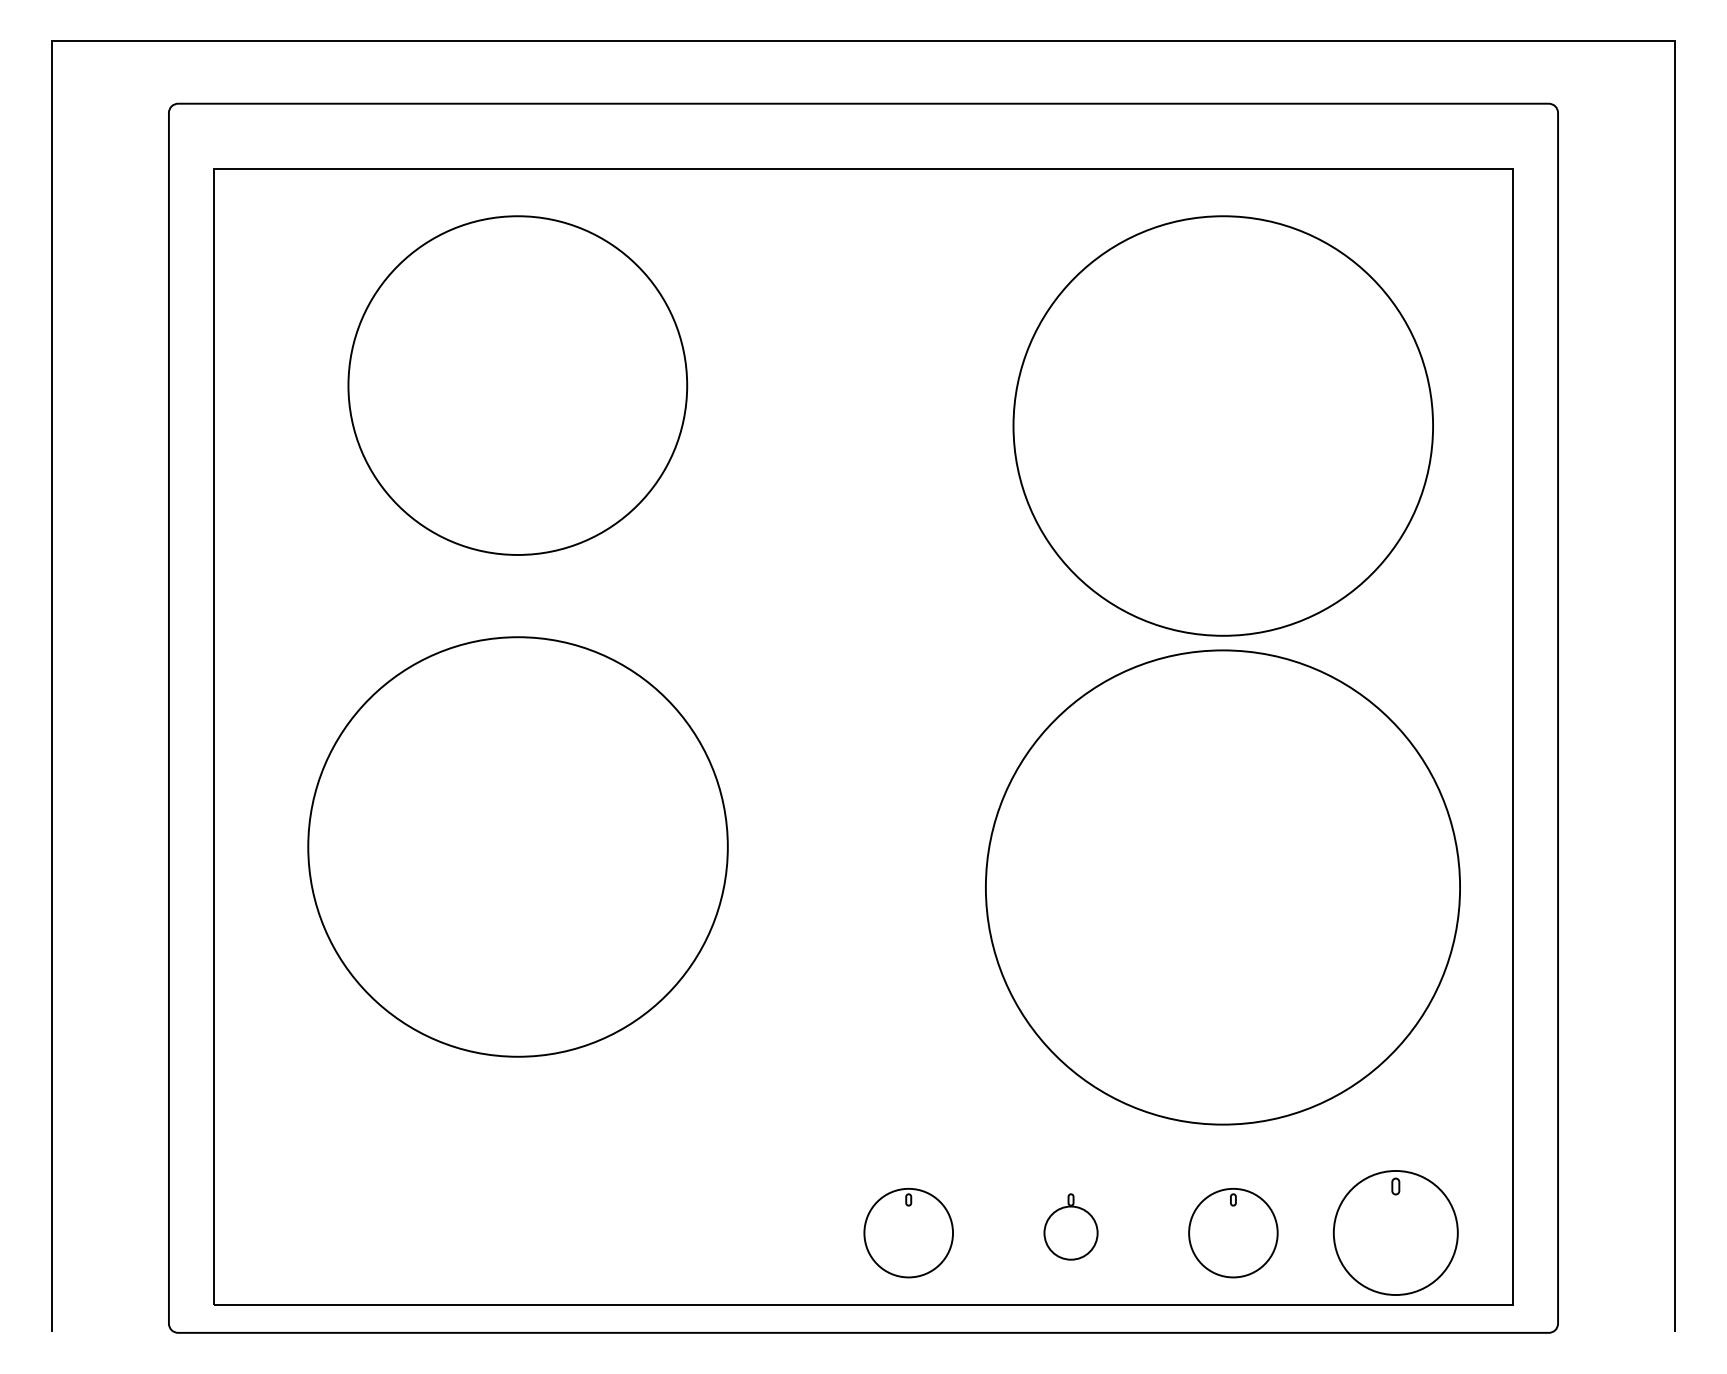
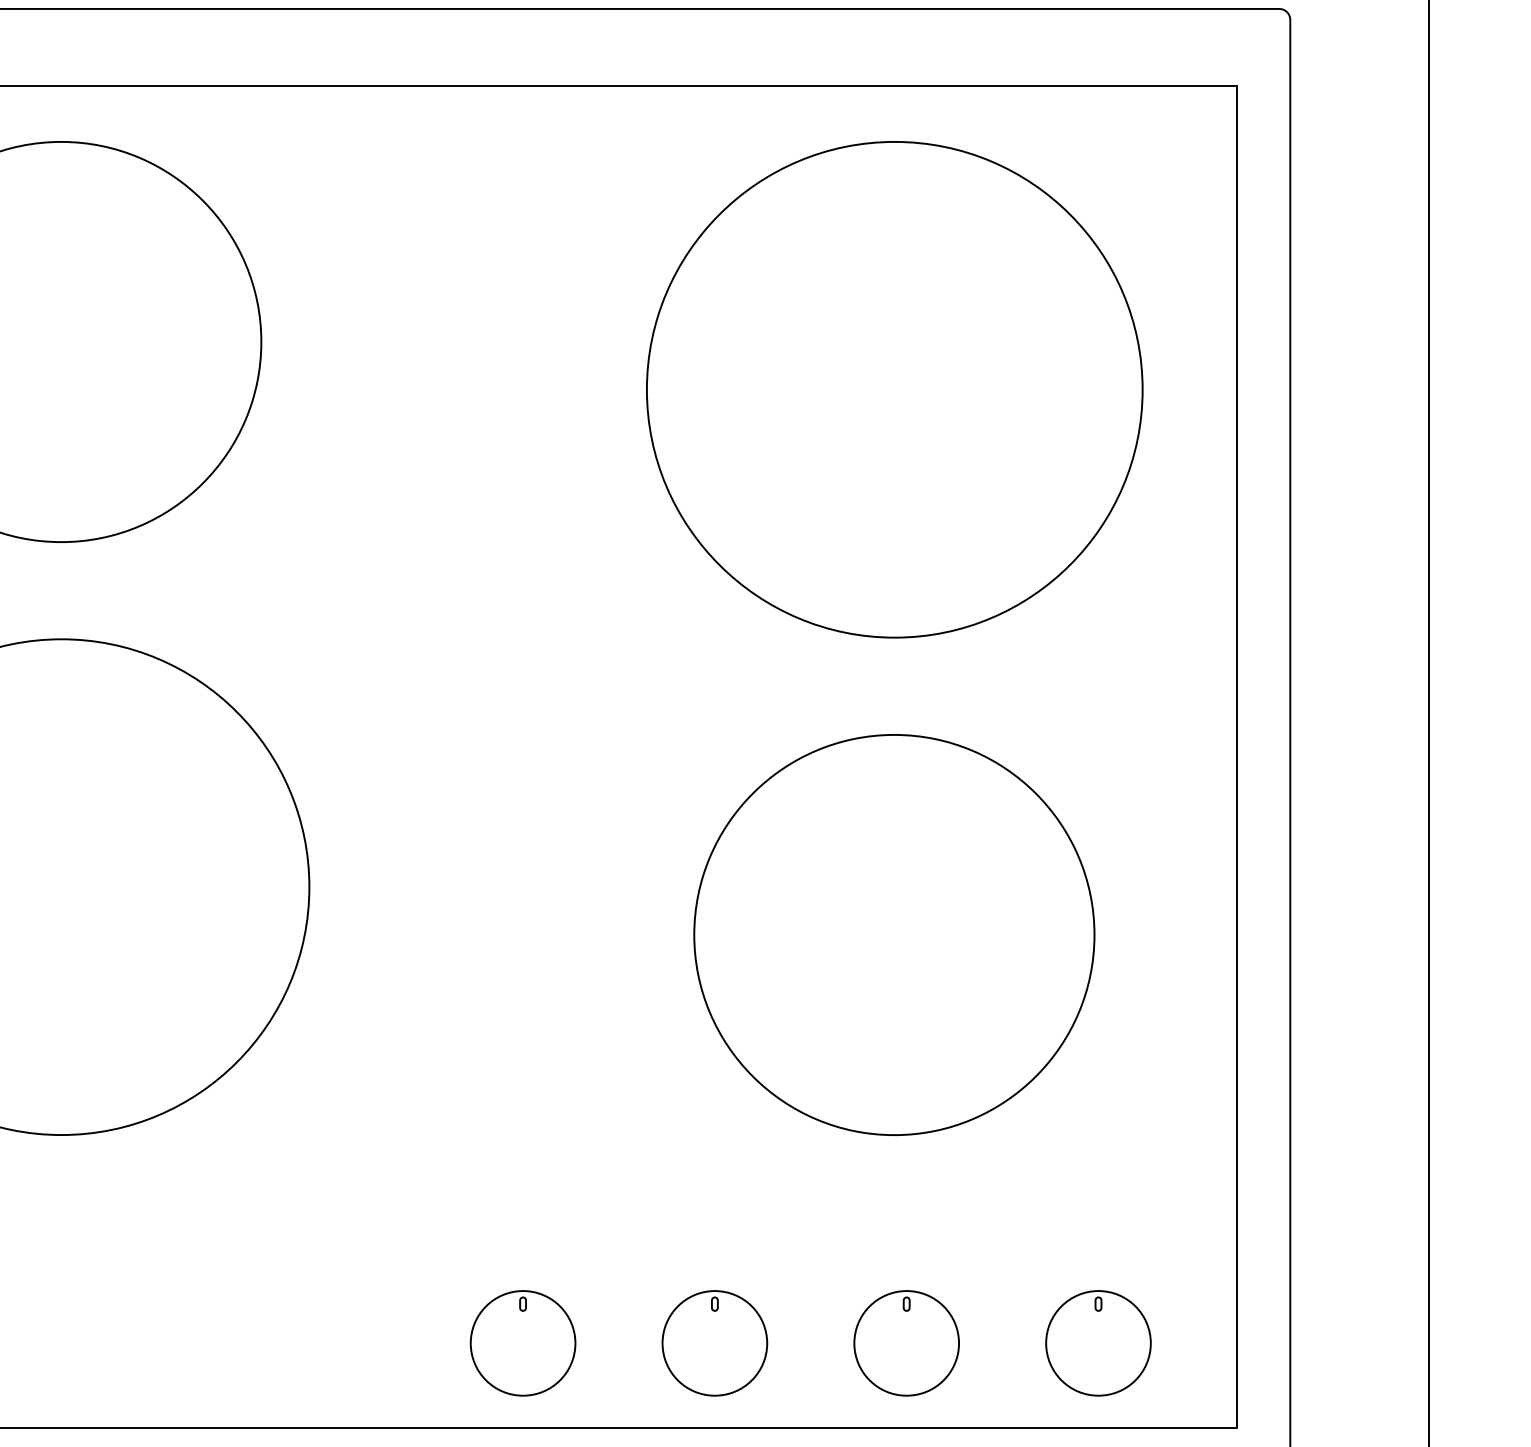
circle: (1222, 887) -> (893, 935), size x0.71
circle: (1070, 1232) -> (714, 1342), size x1.67
part: (1395, 1233) -> (1098, 1343), size x0.71

